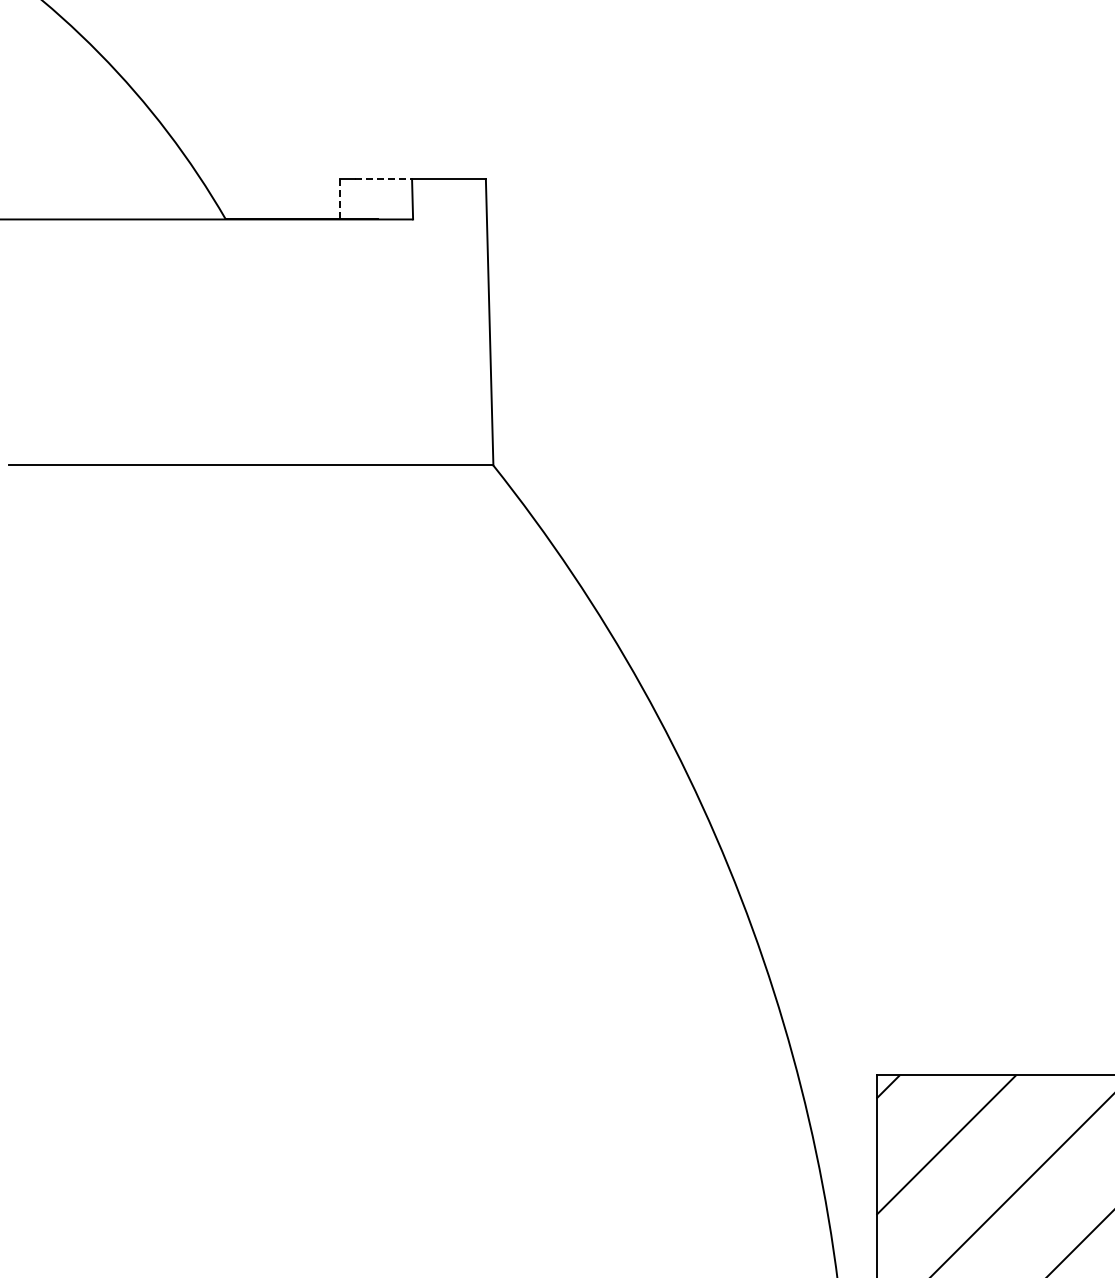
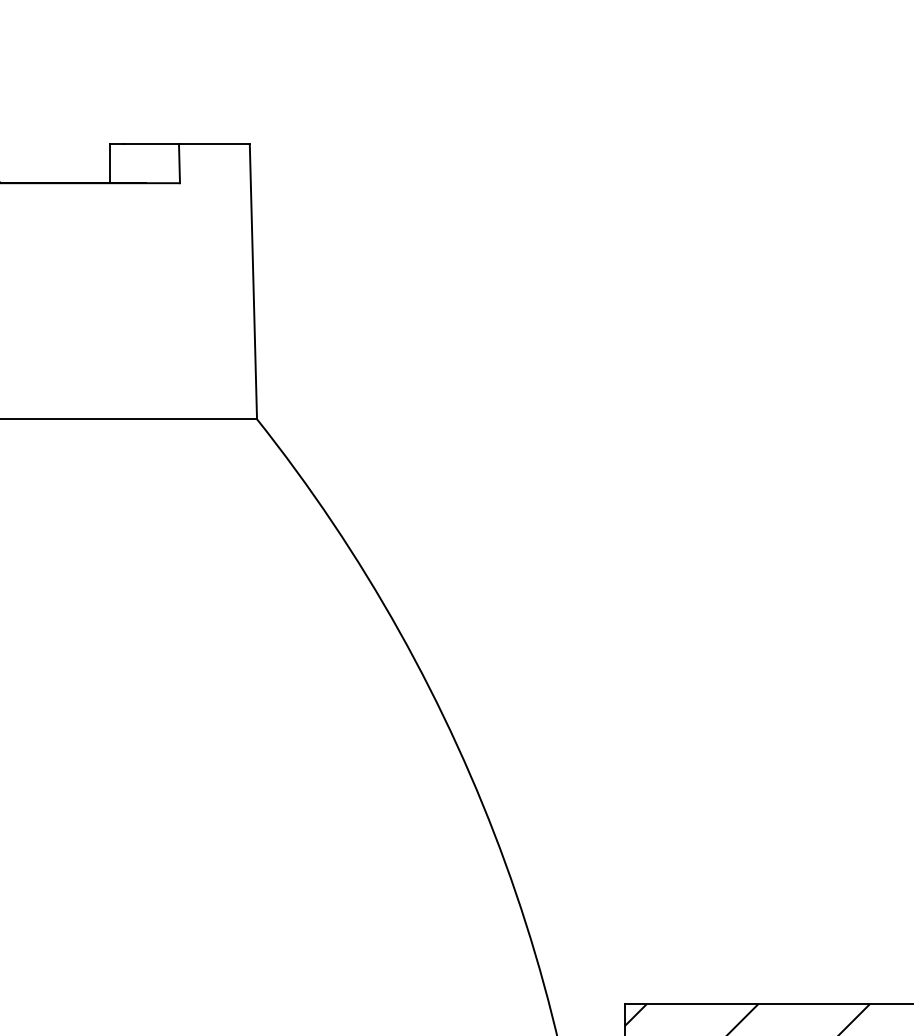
line: (384, 179) -> (152, 144), dashed -> solid
line: (340, 198) -> (110, 163), dashed -> solid

